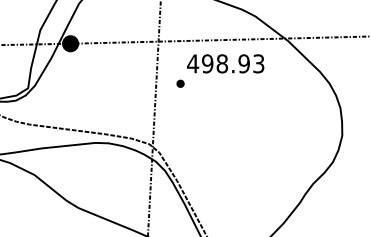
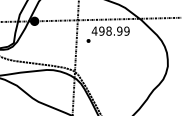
text: (257, 62) -> (126, 30), 498.93 -> 498.99

